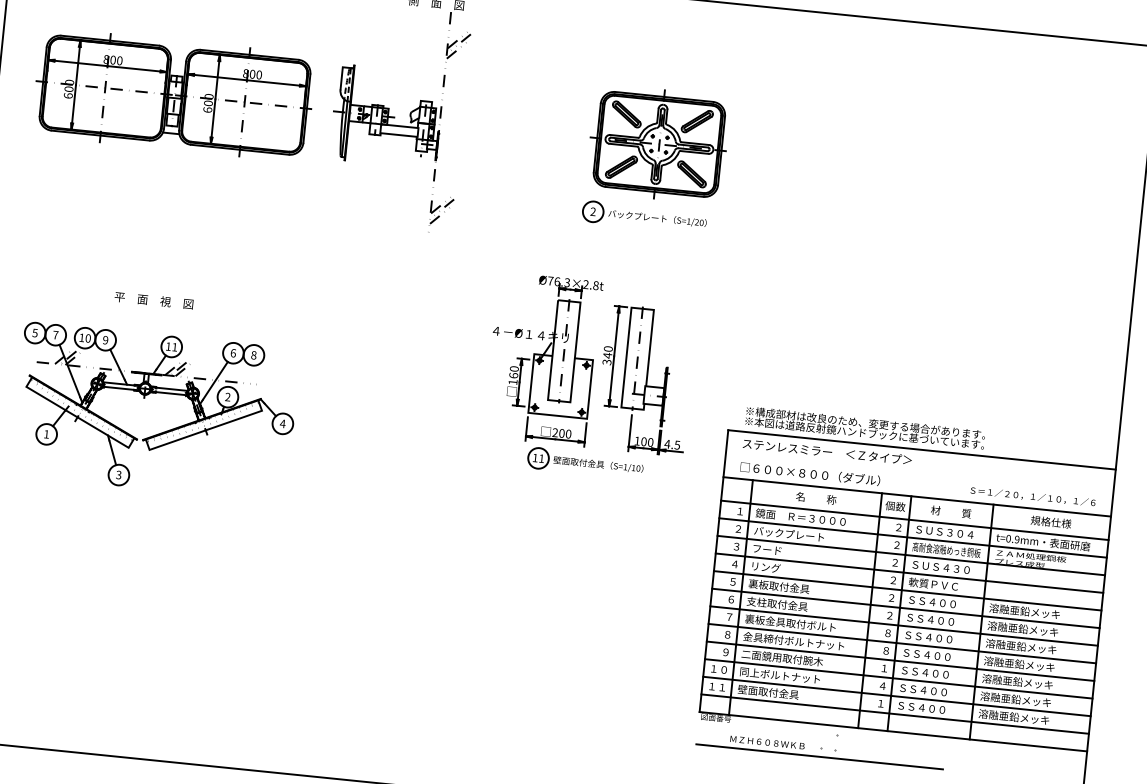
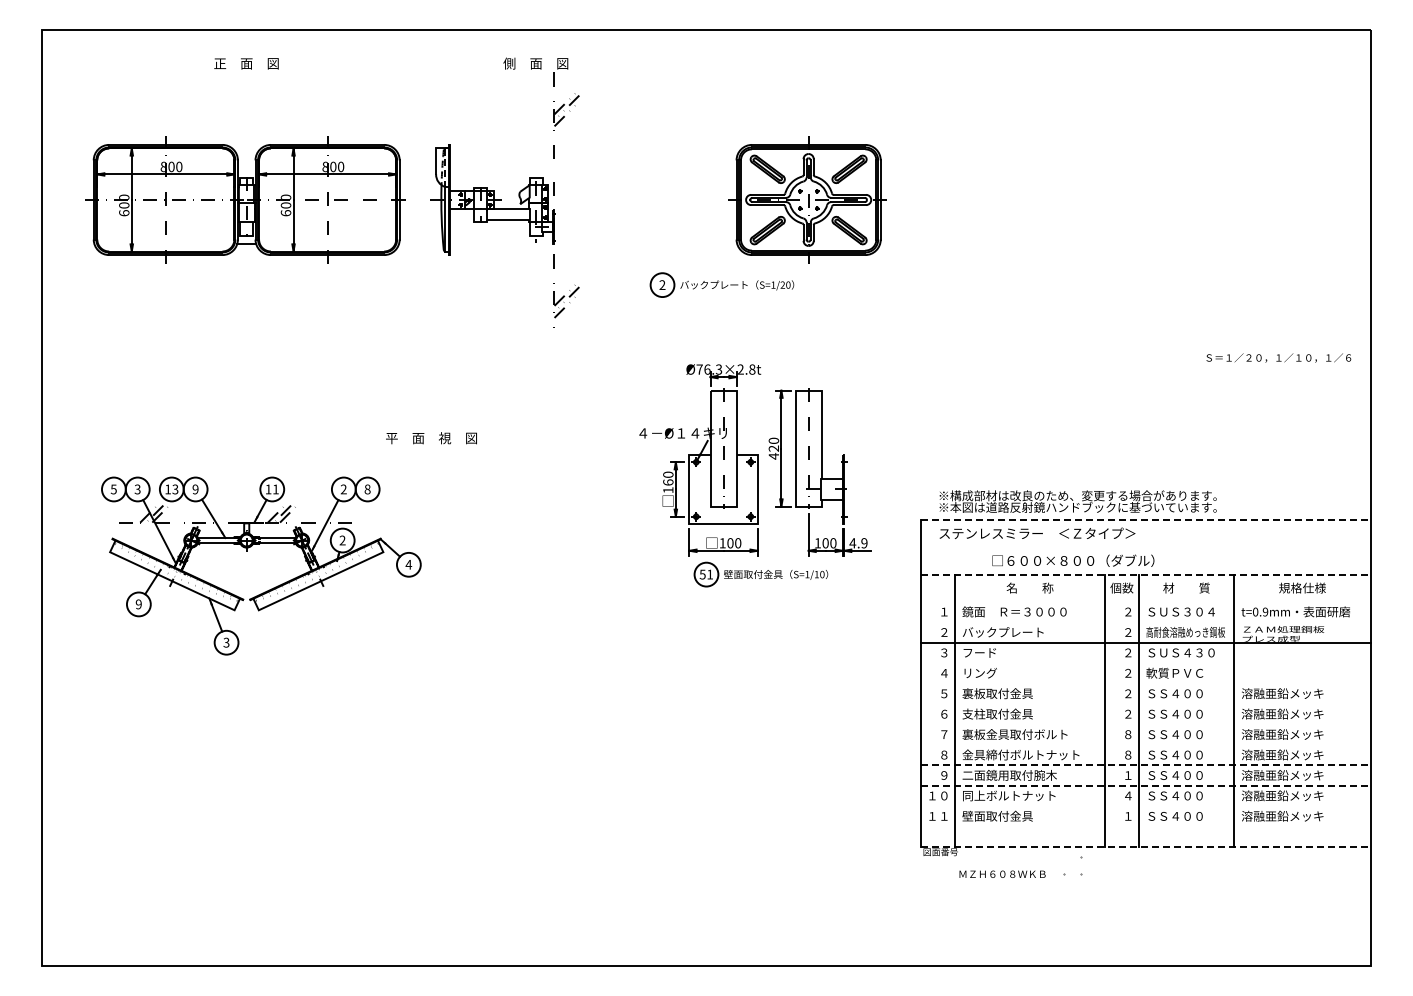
part: (644, 216) -> (721, 284), moved
text: (153, 300) -> (431, 438), moved
text: (55, 335) -> (137, 489), 7 -> 3
text: (88, 338) -> (175, 489), 10 -> 13
text: (233, 353) -> (343, 489), 6 -> 2
text: (607, 359) -> (773, 452), 340 -> 420
text: (555, 432) -> (722, 543), 200 -> 100
text: (46, 434) -> (138, 604), 1 -> 9
text: (677, 445) -> (864, 543), 4.5 -> 4.9
line: (921, 450) -> (1145, 520), solid -> dashed
text: (535, 457) -> (702, 574), 11 -> 51
text: (810, 473) -> (1073, 560), moved
line: (916, 496) -> (1145, 574), solid -> dashed
text: (1032, 496) -> (1278, 357), moved
line: (914, 520) -> (1145, 601), removed
line: (912, 538) -> (1145, 622), removed
line: (909, 573) -> (1145, 663), removed
line: (907, 590) -> (1145, 683), removed
line: (905, 608) -> (1145, 704), removed
line: (903, 626) -> (1145, 724), removed
line: (902, 643) -> (1145, 744), removed
line: (900, 661) -> (1145, 765), solid -> dashed
line: (898, 678) -> (1145, 785), solid -> dashed
line: (896, 696) -> (1145, 806), removed
line: (894, 713) -> (1145, 826), removed
line: (893, 732) -> (1145, 847), solid -> dashed
line: (820, 756) -> (1064, 884), removed

